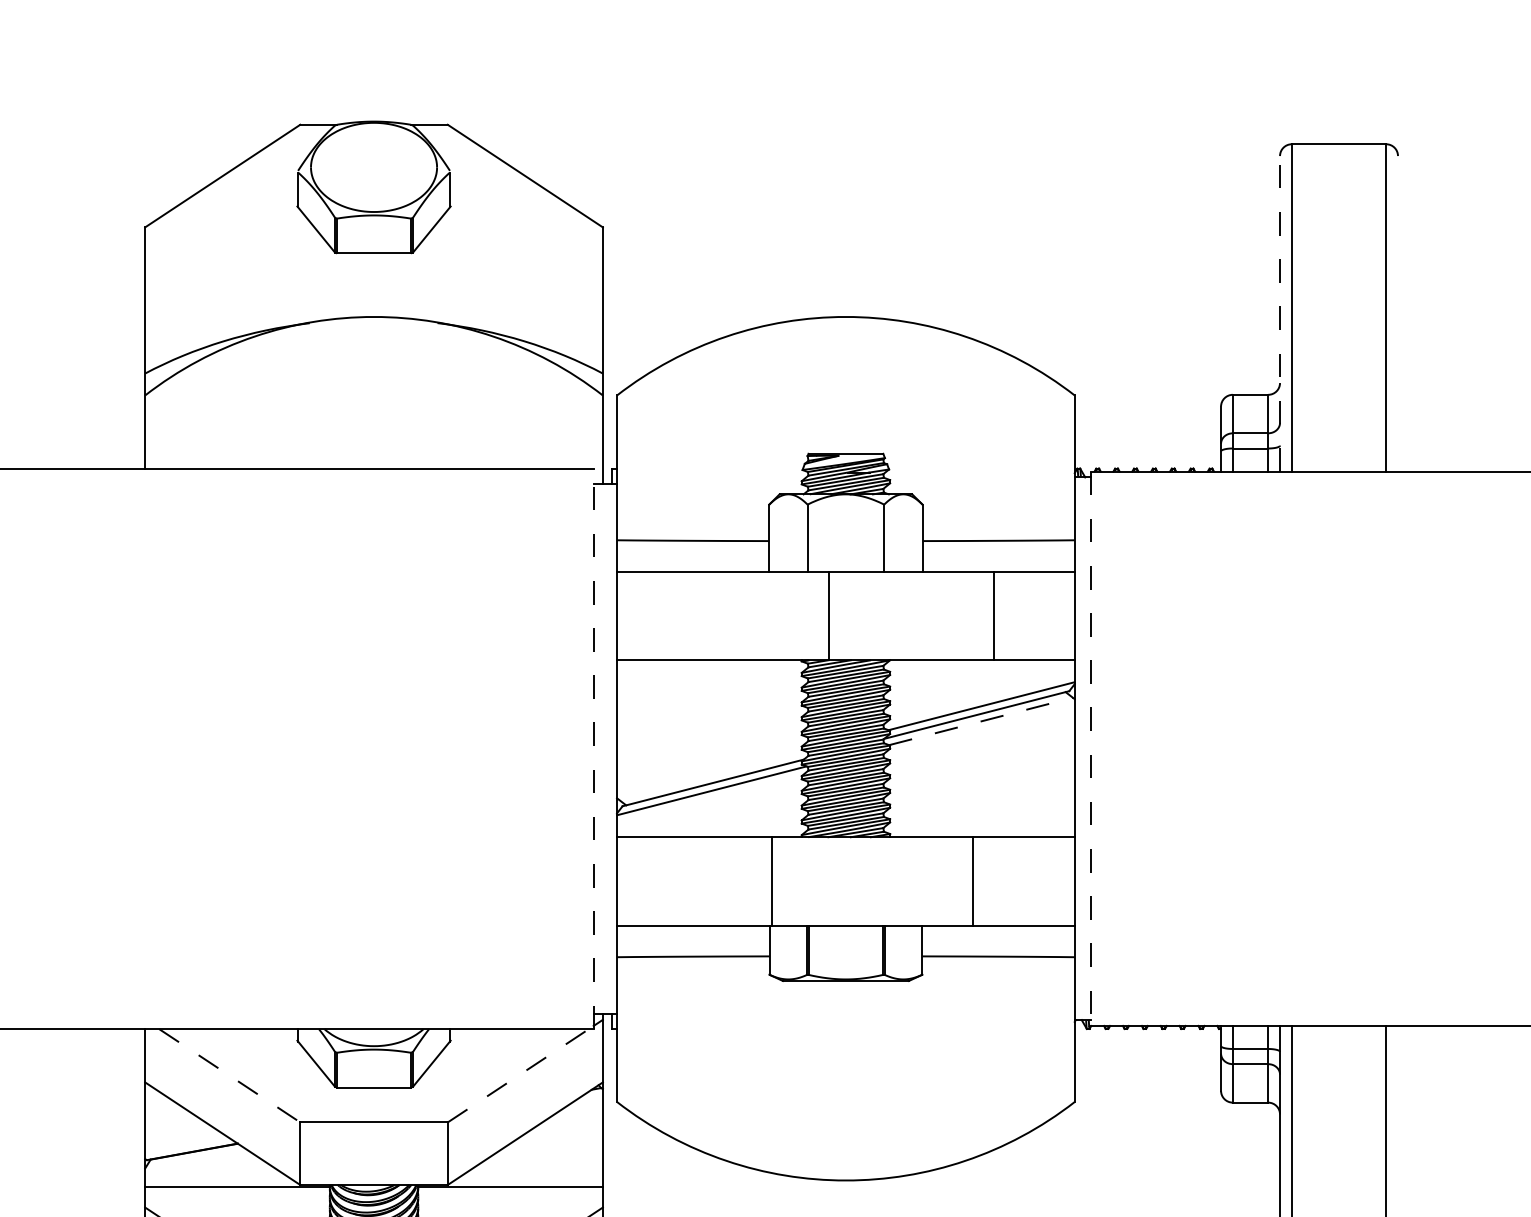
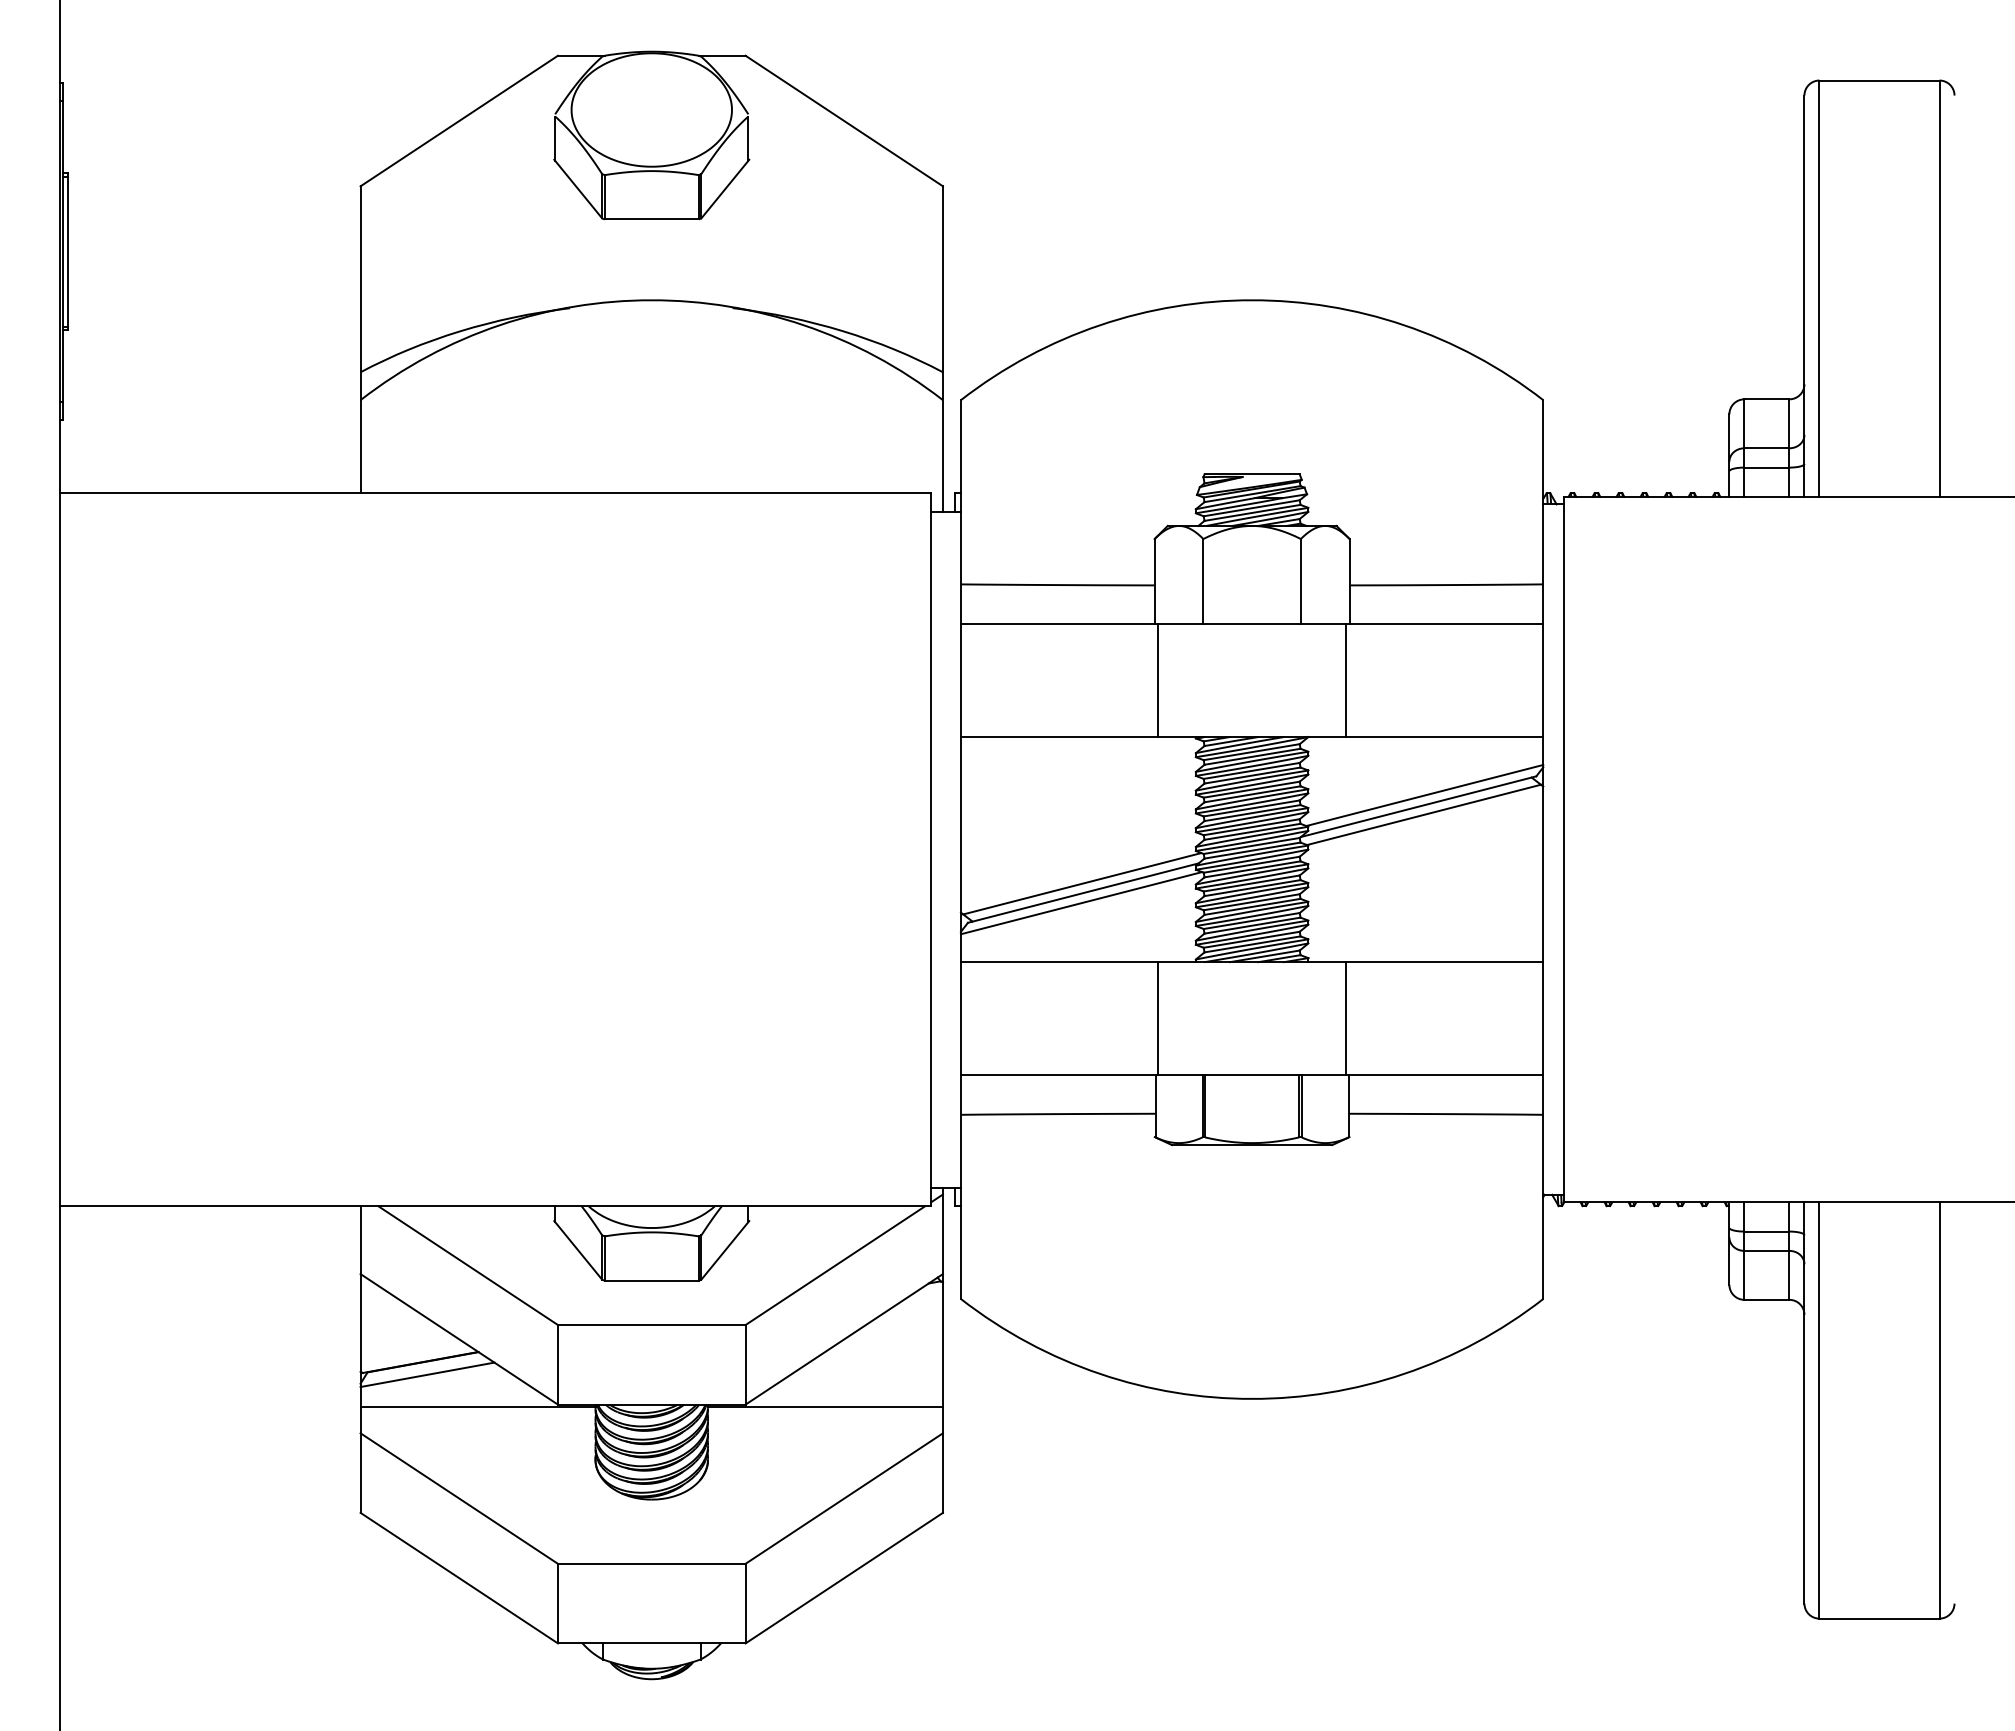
line: (1280, 314) -> (1804, 296), dashed -> solid
line: (828, 615) -> (1158, 680), moved
line: (993, 615) -> (1345, 680), moved
line: (981, 721) -> (1424, 814), dashed -> solid
line: (593, 748) -> (931, 849), dashed -> solid
line: (1090, 748) -> (1563, 849), dashed -> solid
line: (712, 775) -> (1082, 883), added
line: (972, 881) -> (1345, 1018), moved
line: (229, 1075) -> (468, 1265), dashed -> solid
line: (518, 1075) -> (835, 1265), dashed -> solid
line: (197, 1161) -> (427, 1374), added

